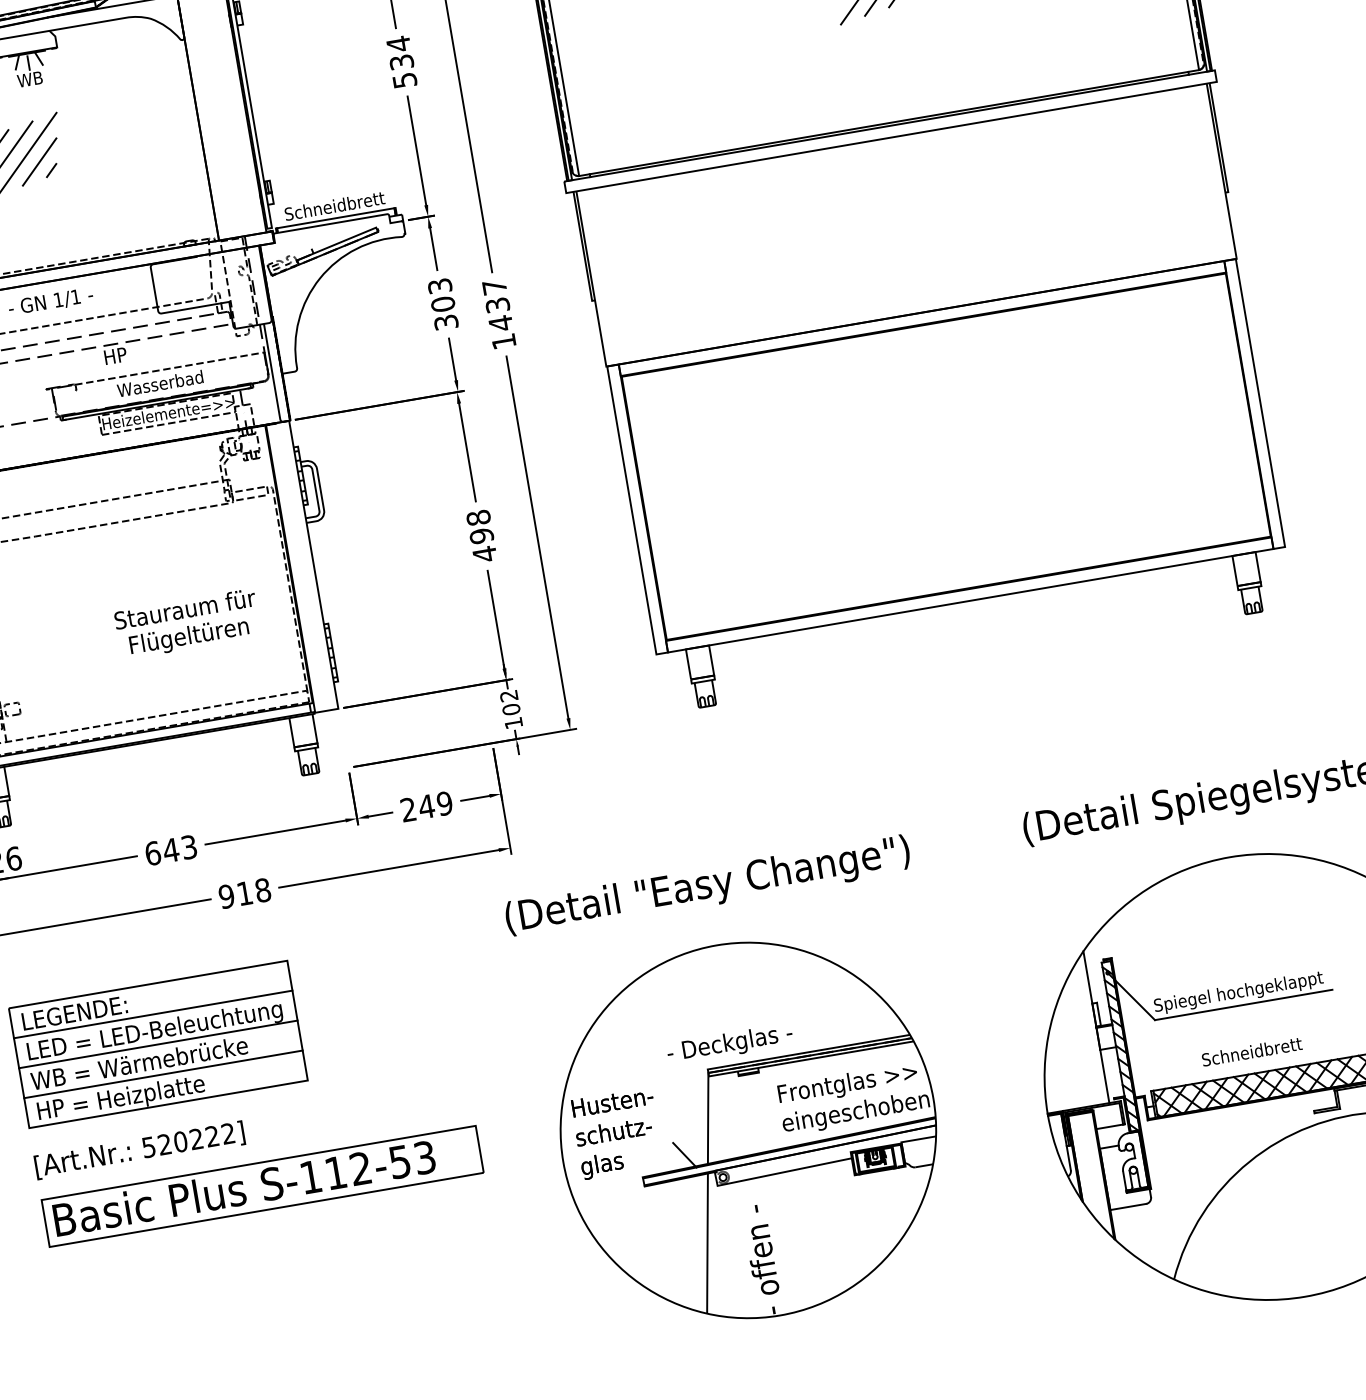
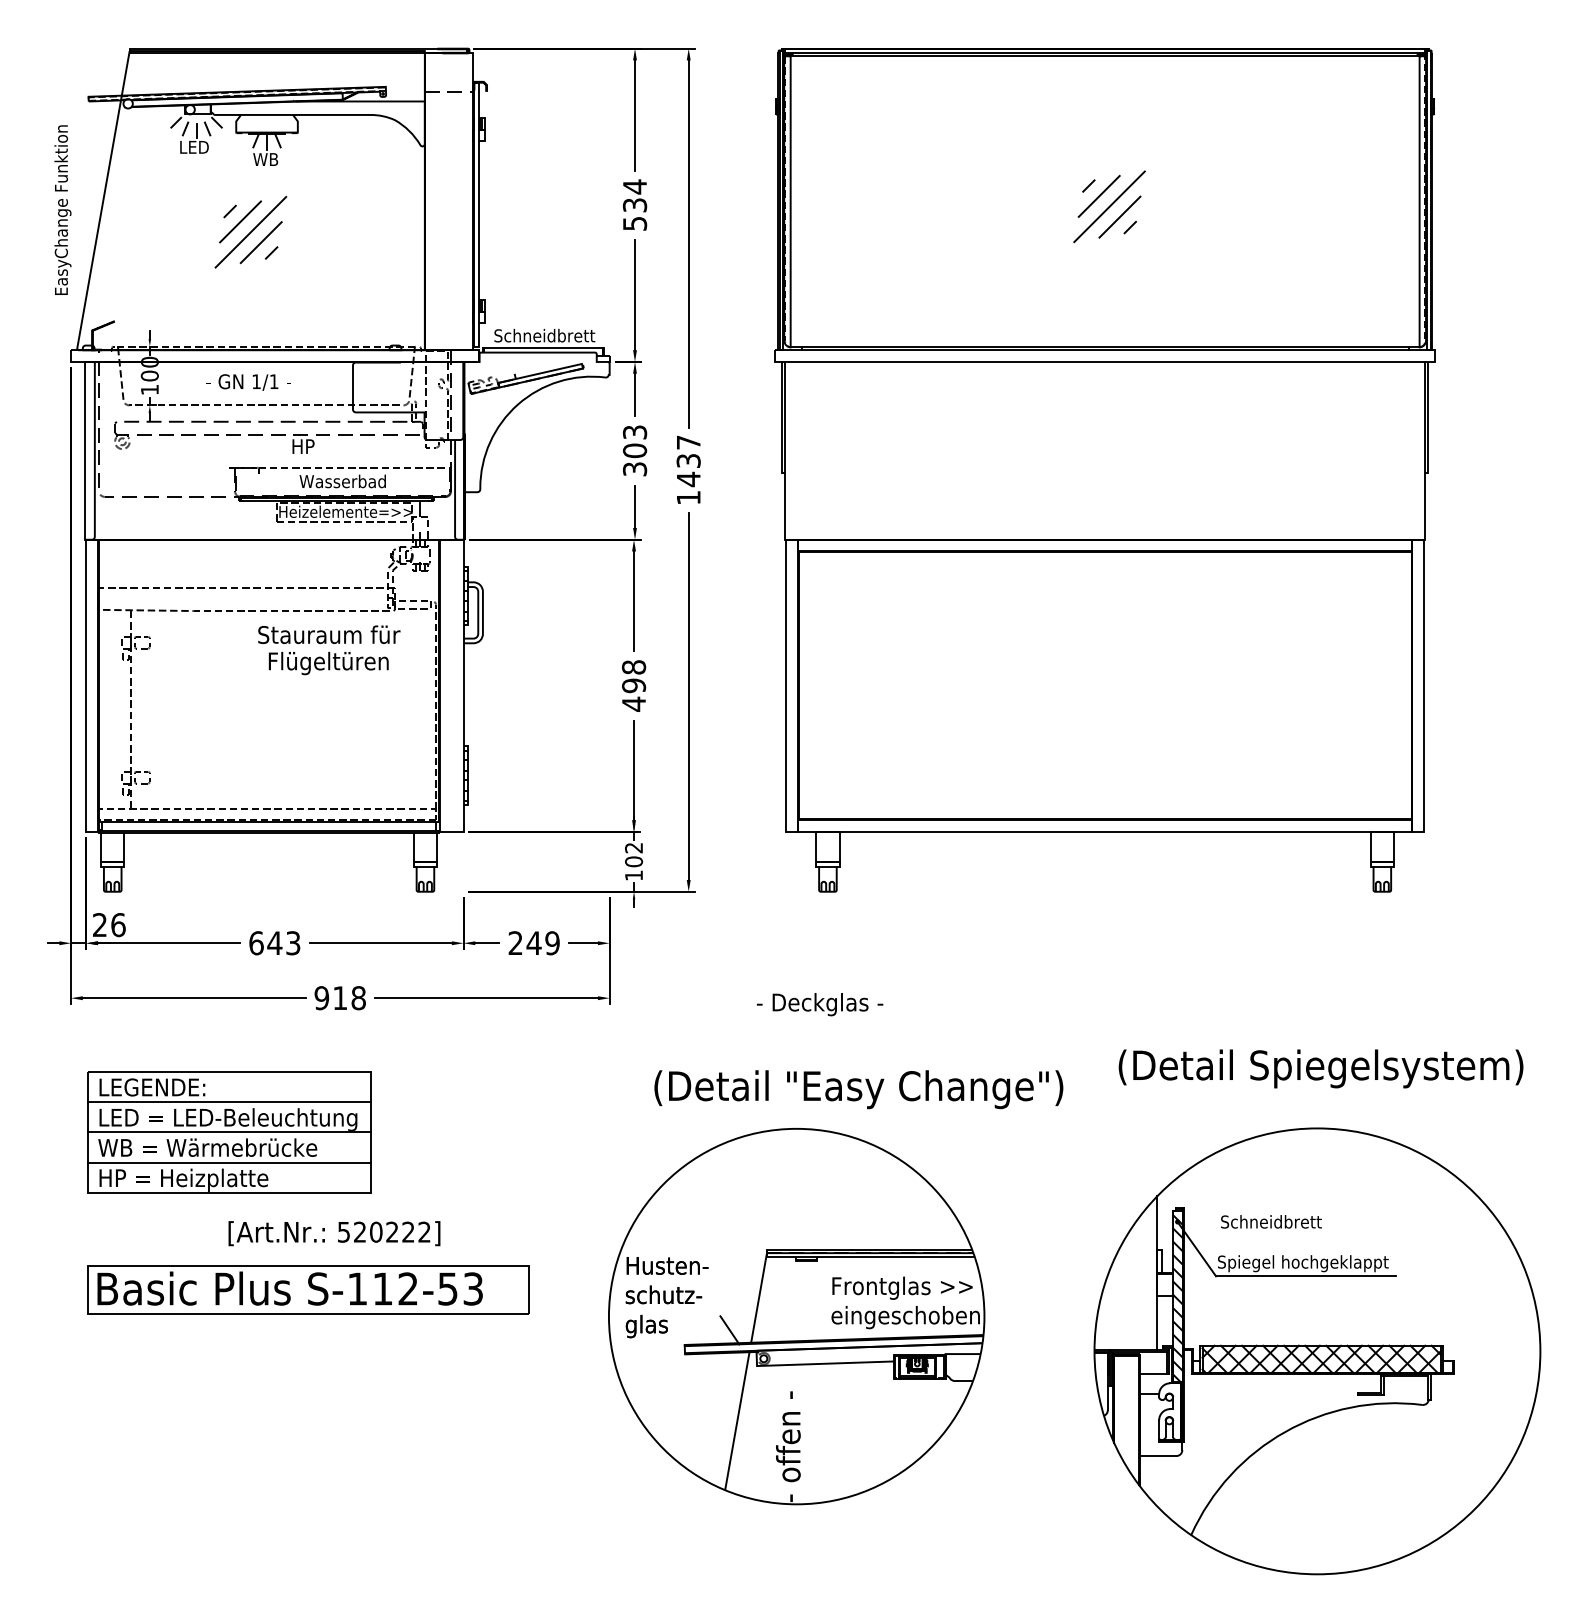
text: (187, 624) -> (329, 650), moved
text: (707, 886) -> (858, 1089), moved
text: (730, 1044) -> (820, 1004), moved
text: (1252, 1051) -> (1271, 1221), moved
text: (139, 1150) -> (334, 1233), moved

